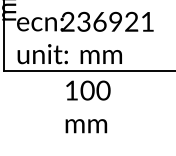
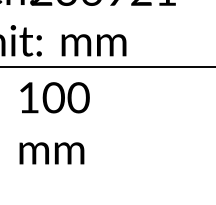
text: (87, 106) -> (53, 122), moved

